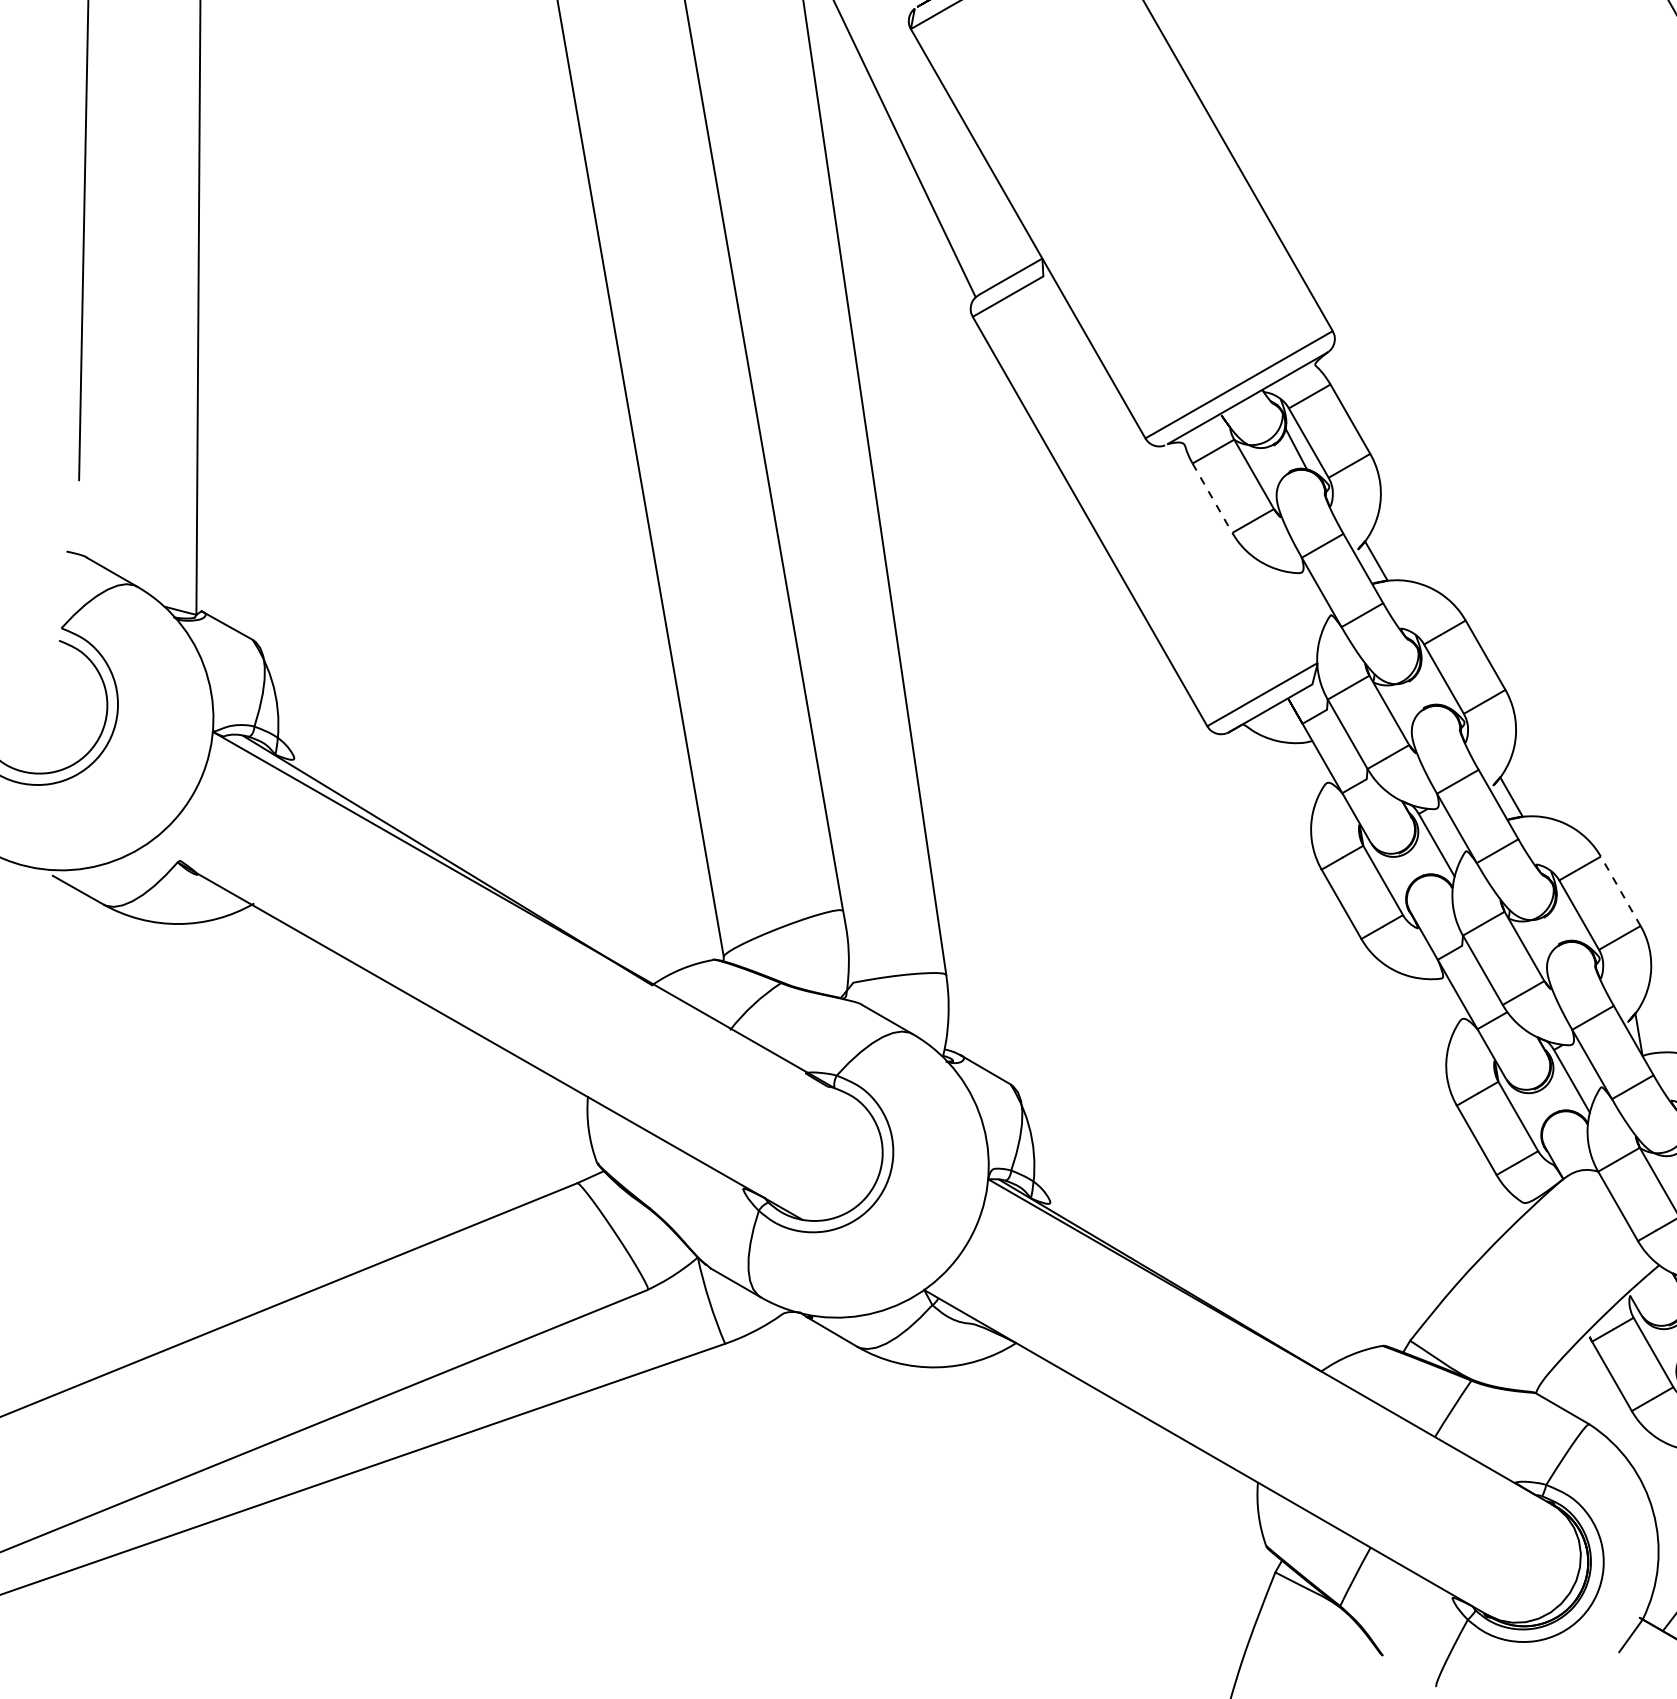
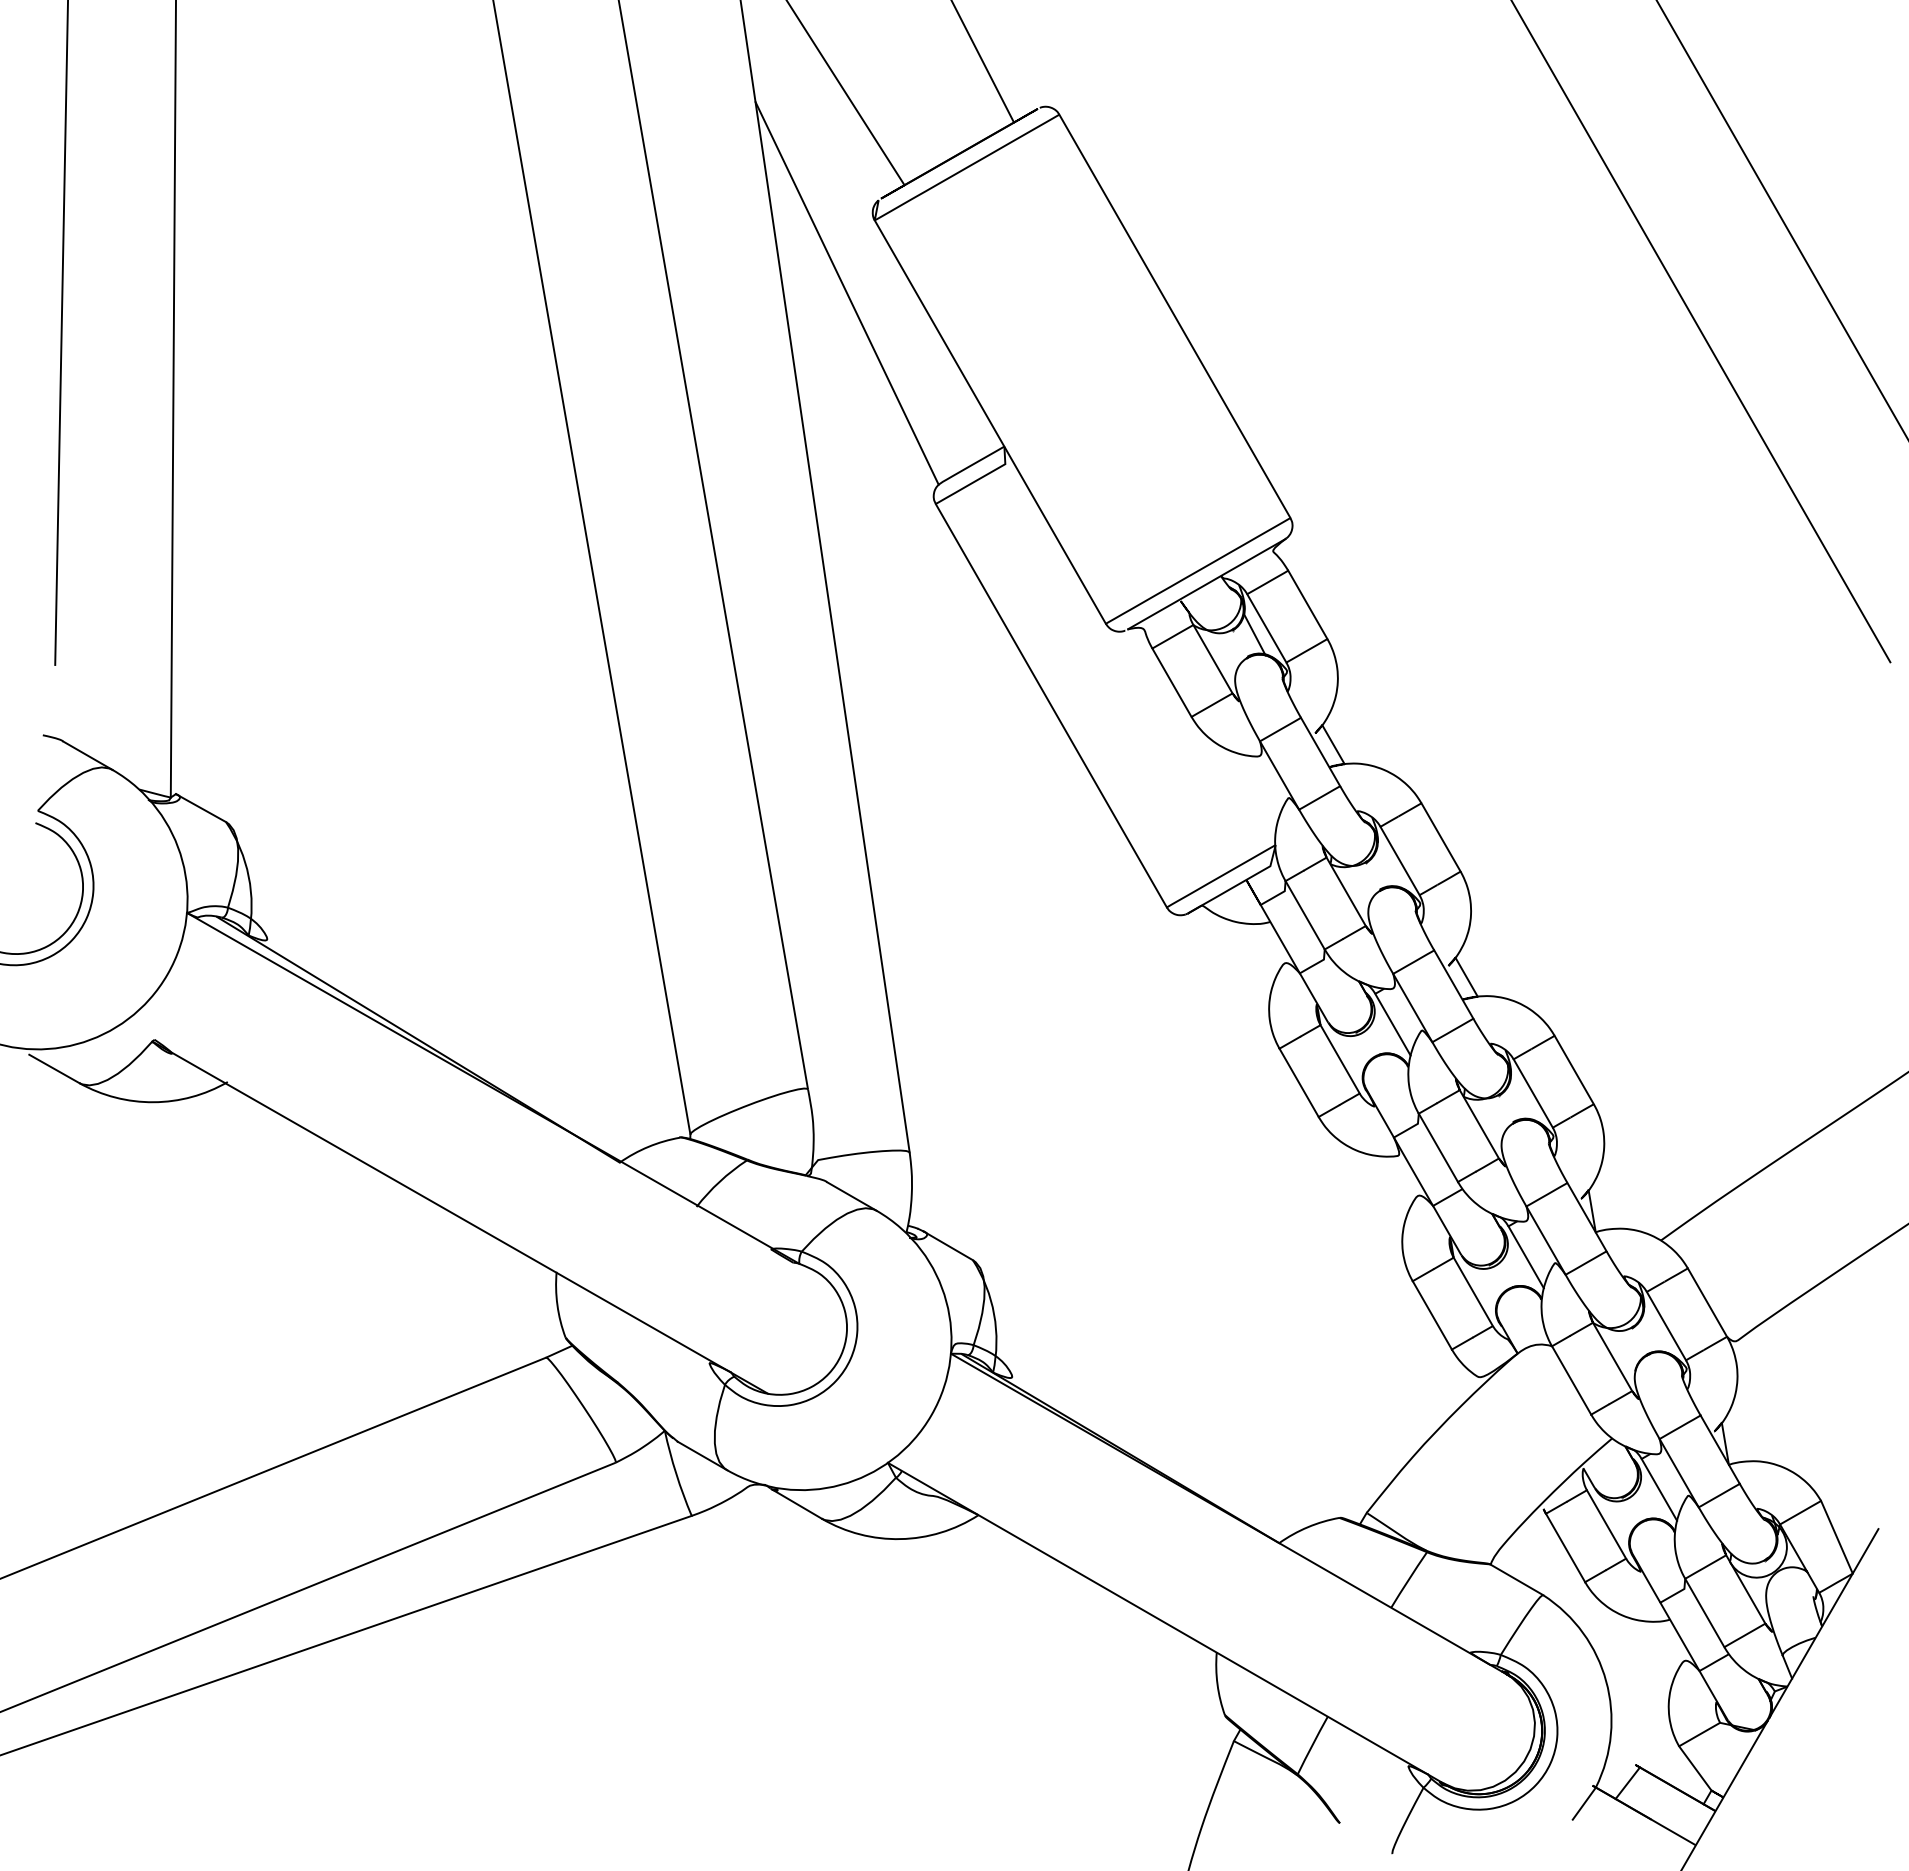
line: (1213, 499) -> (1172, 683), dashed -> solid
line: (1620, 890) -> (1573, 1069), dashed -> solid

